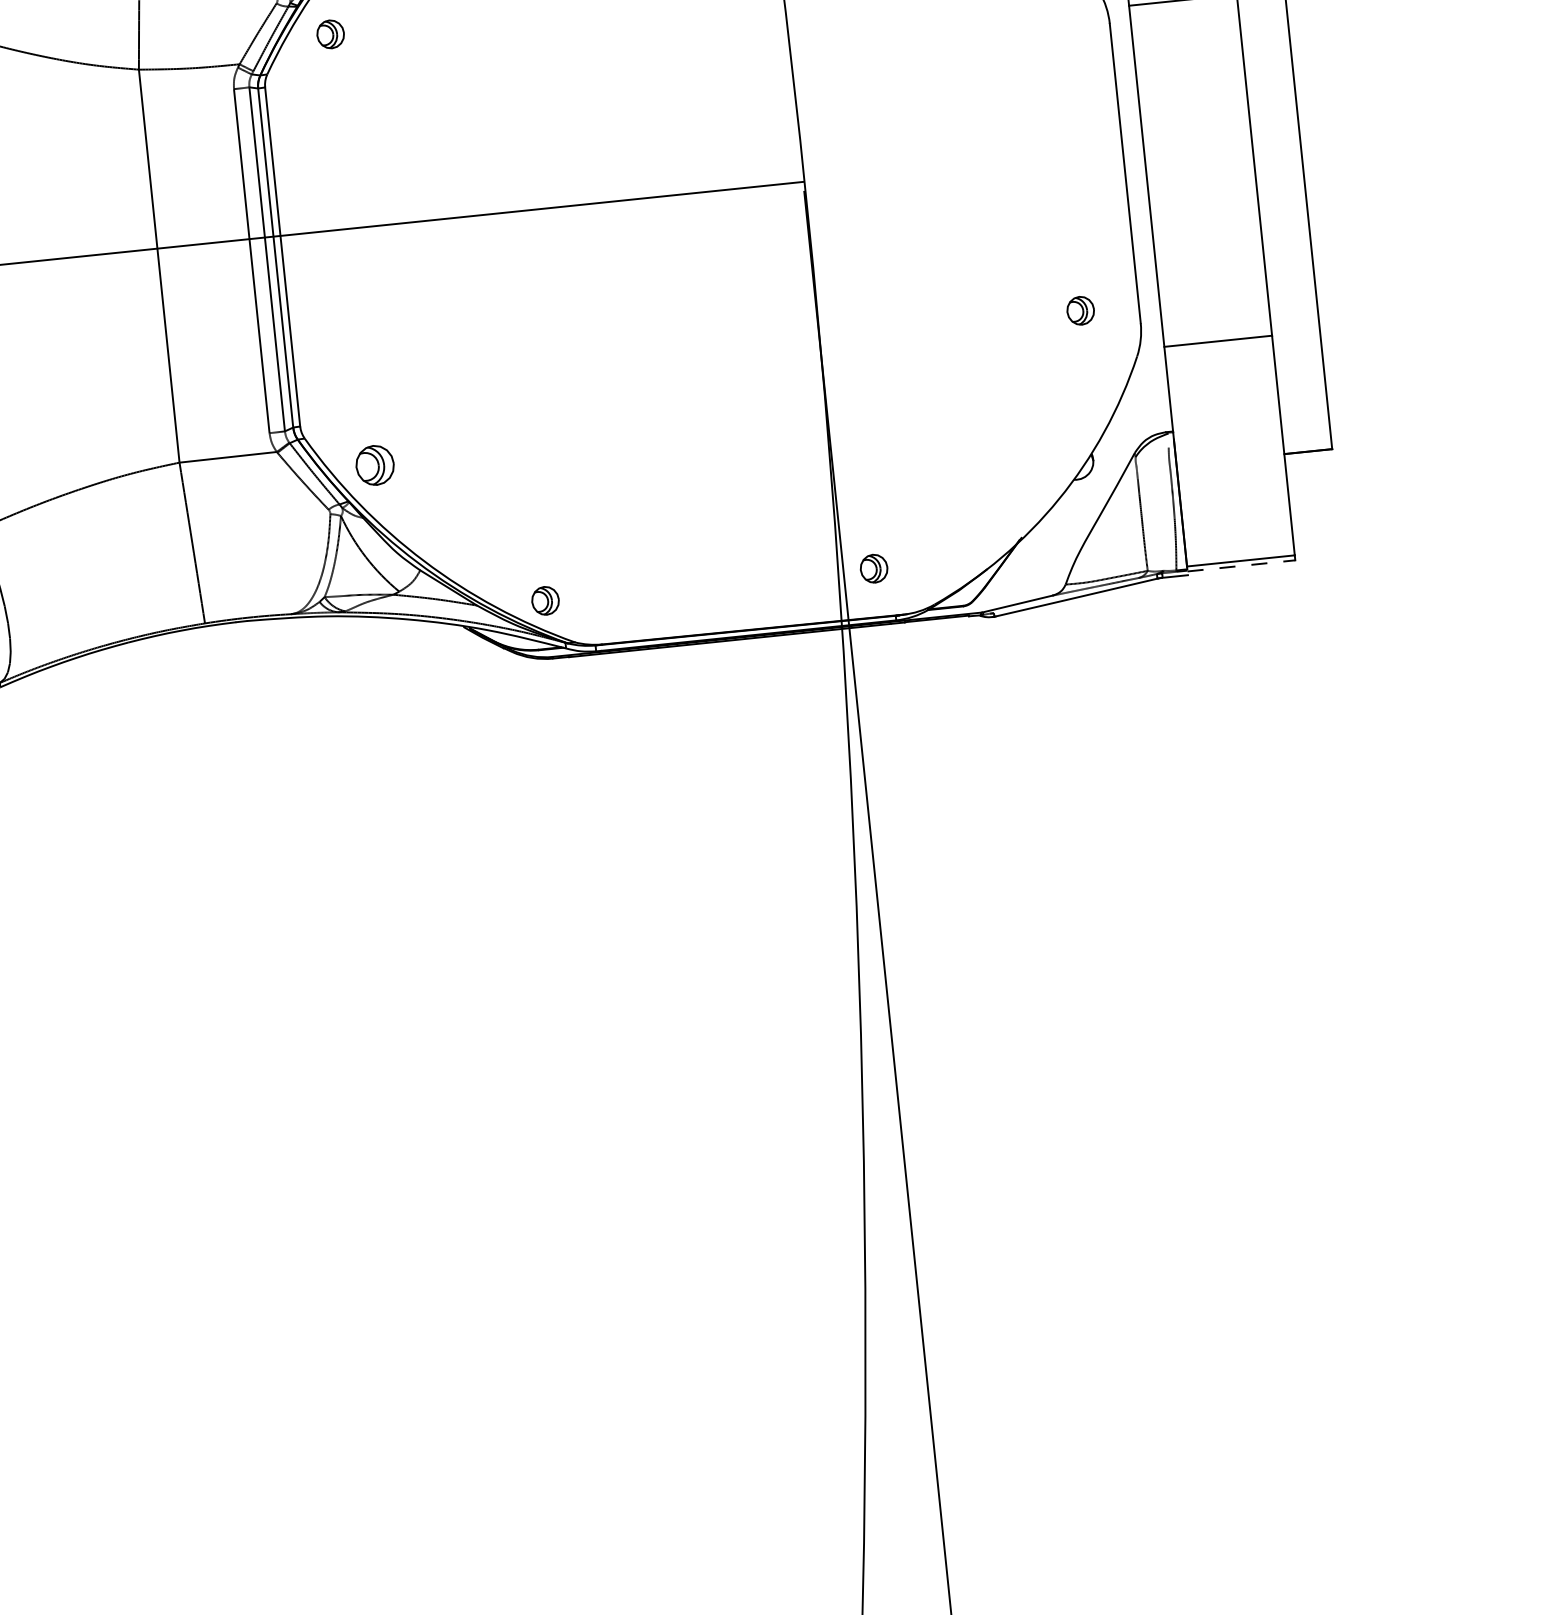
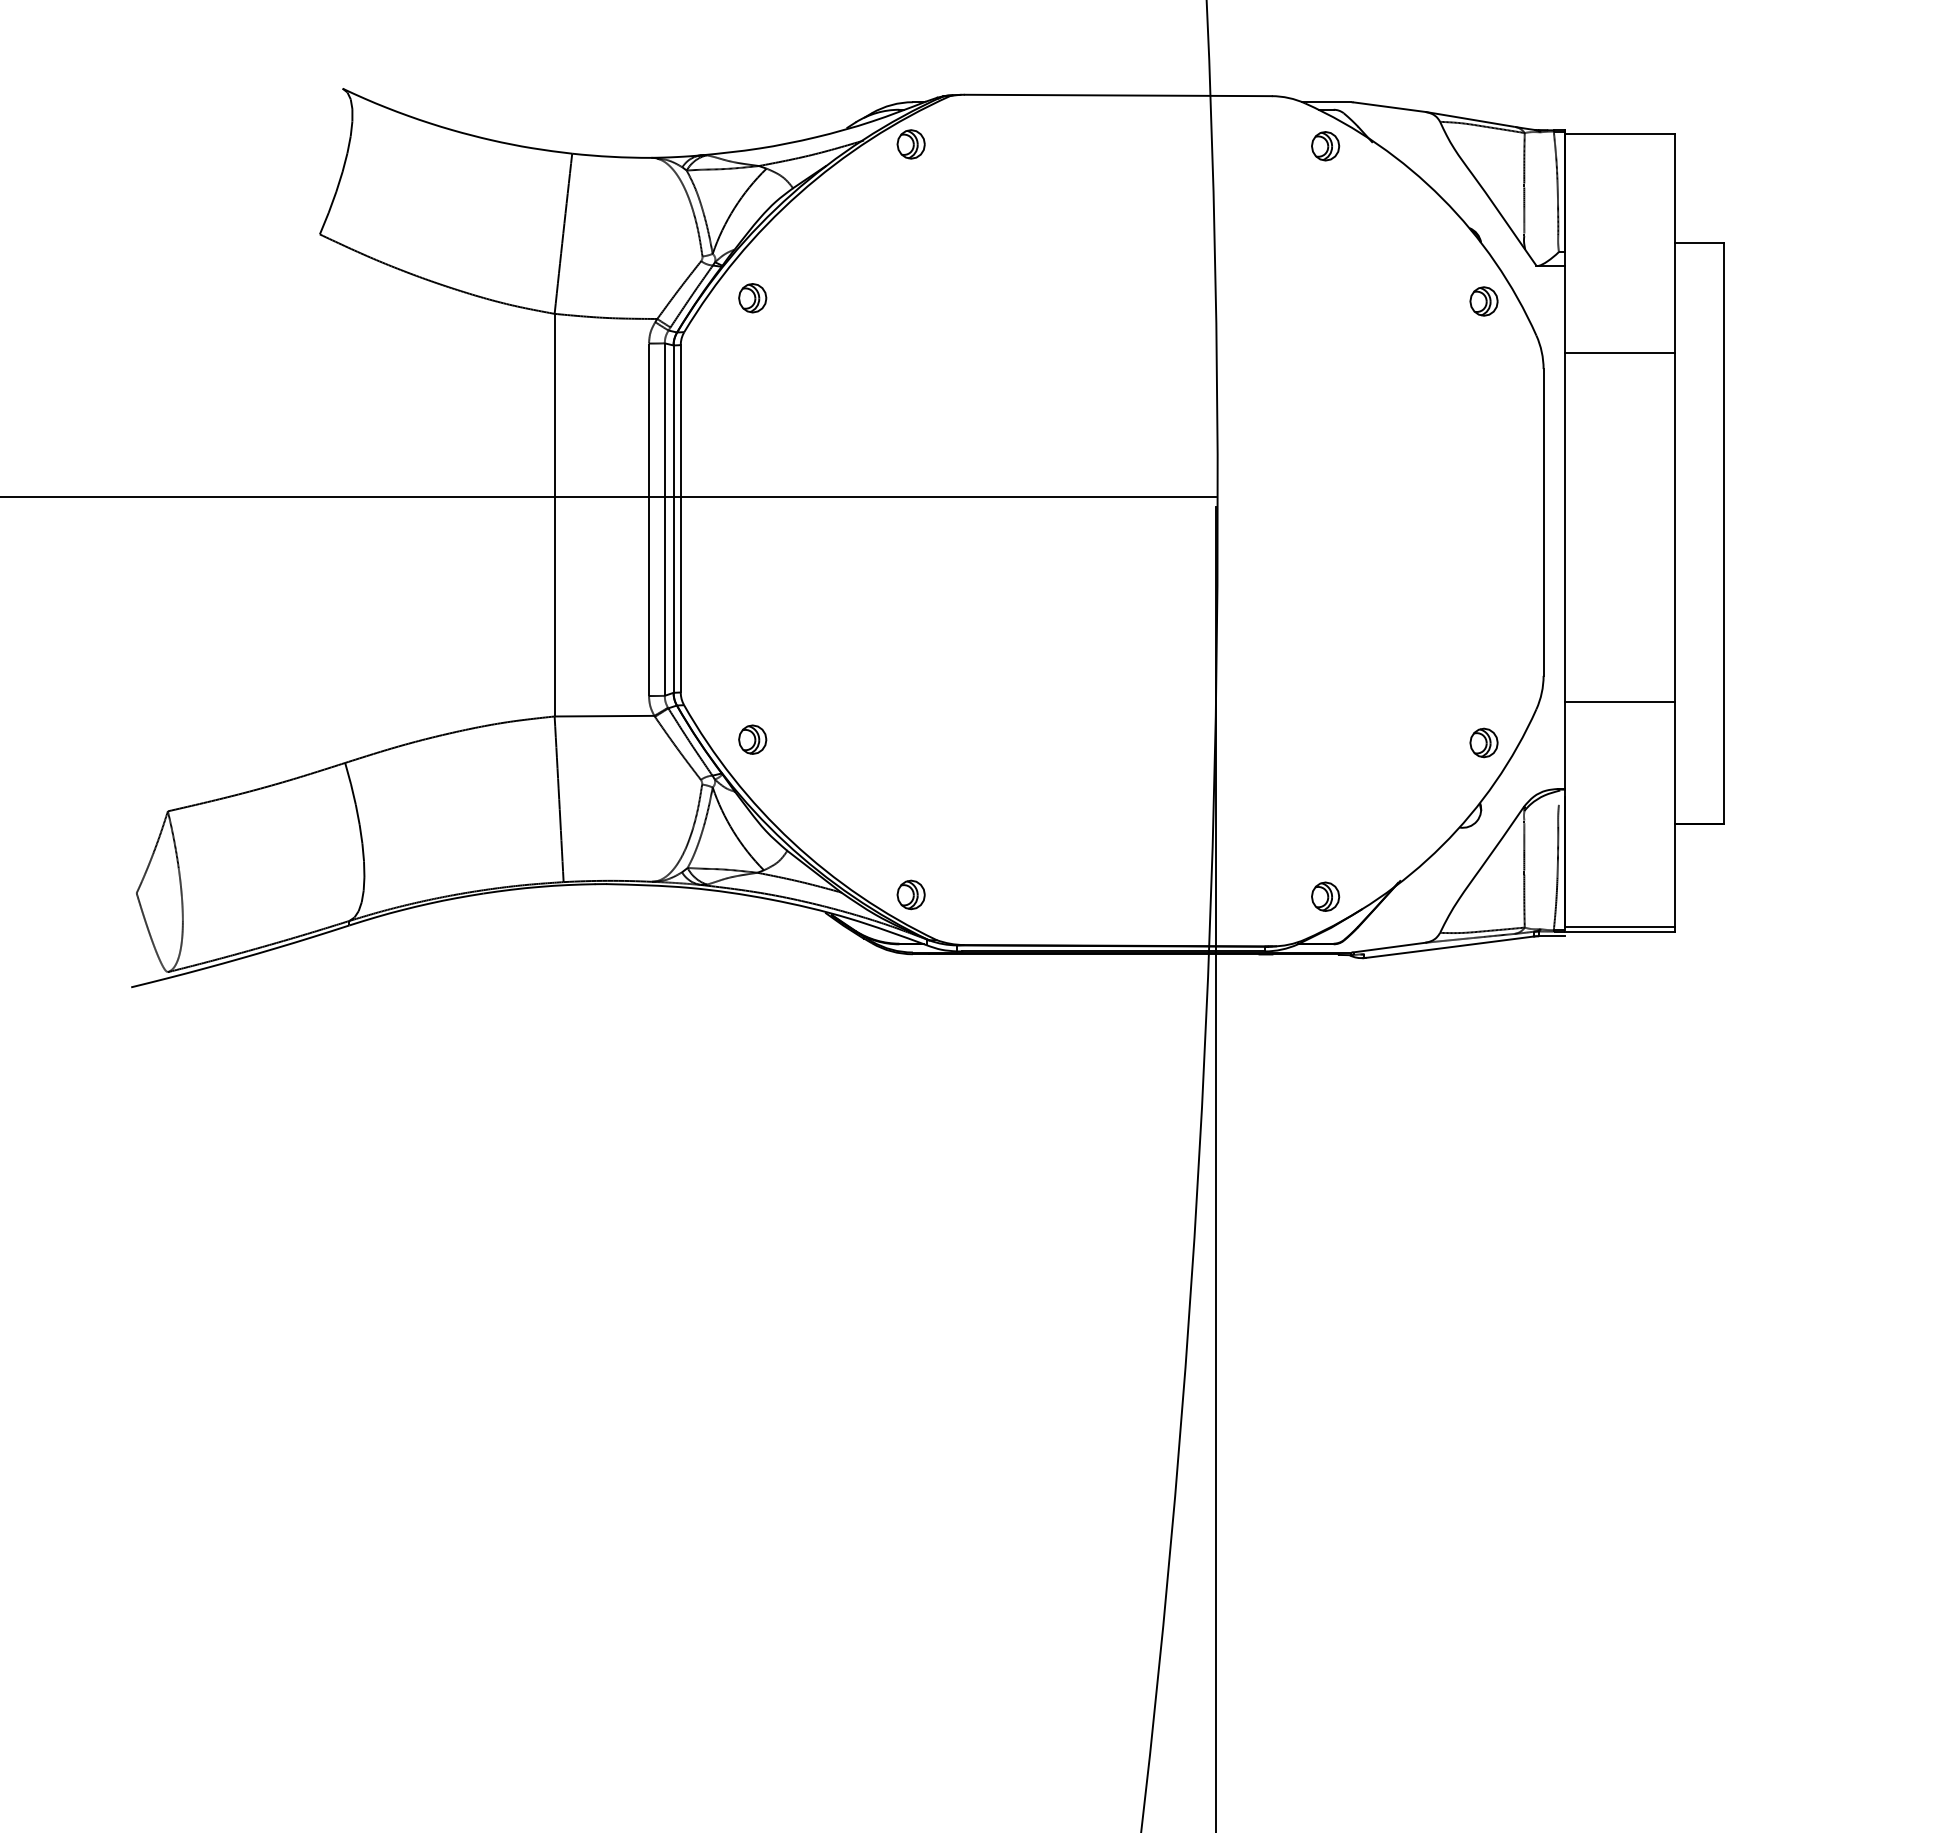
part: (1080, 310) -> (1483, 742), moved
part: (374, 465) -> (752, 739), size x0.71
line: (1241, 565) -> (1620, 932), dashed -> solid
part: (873, 568) -> (1325, 896), moved

